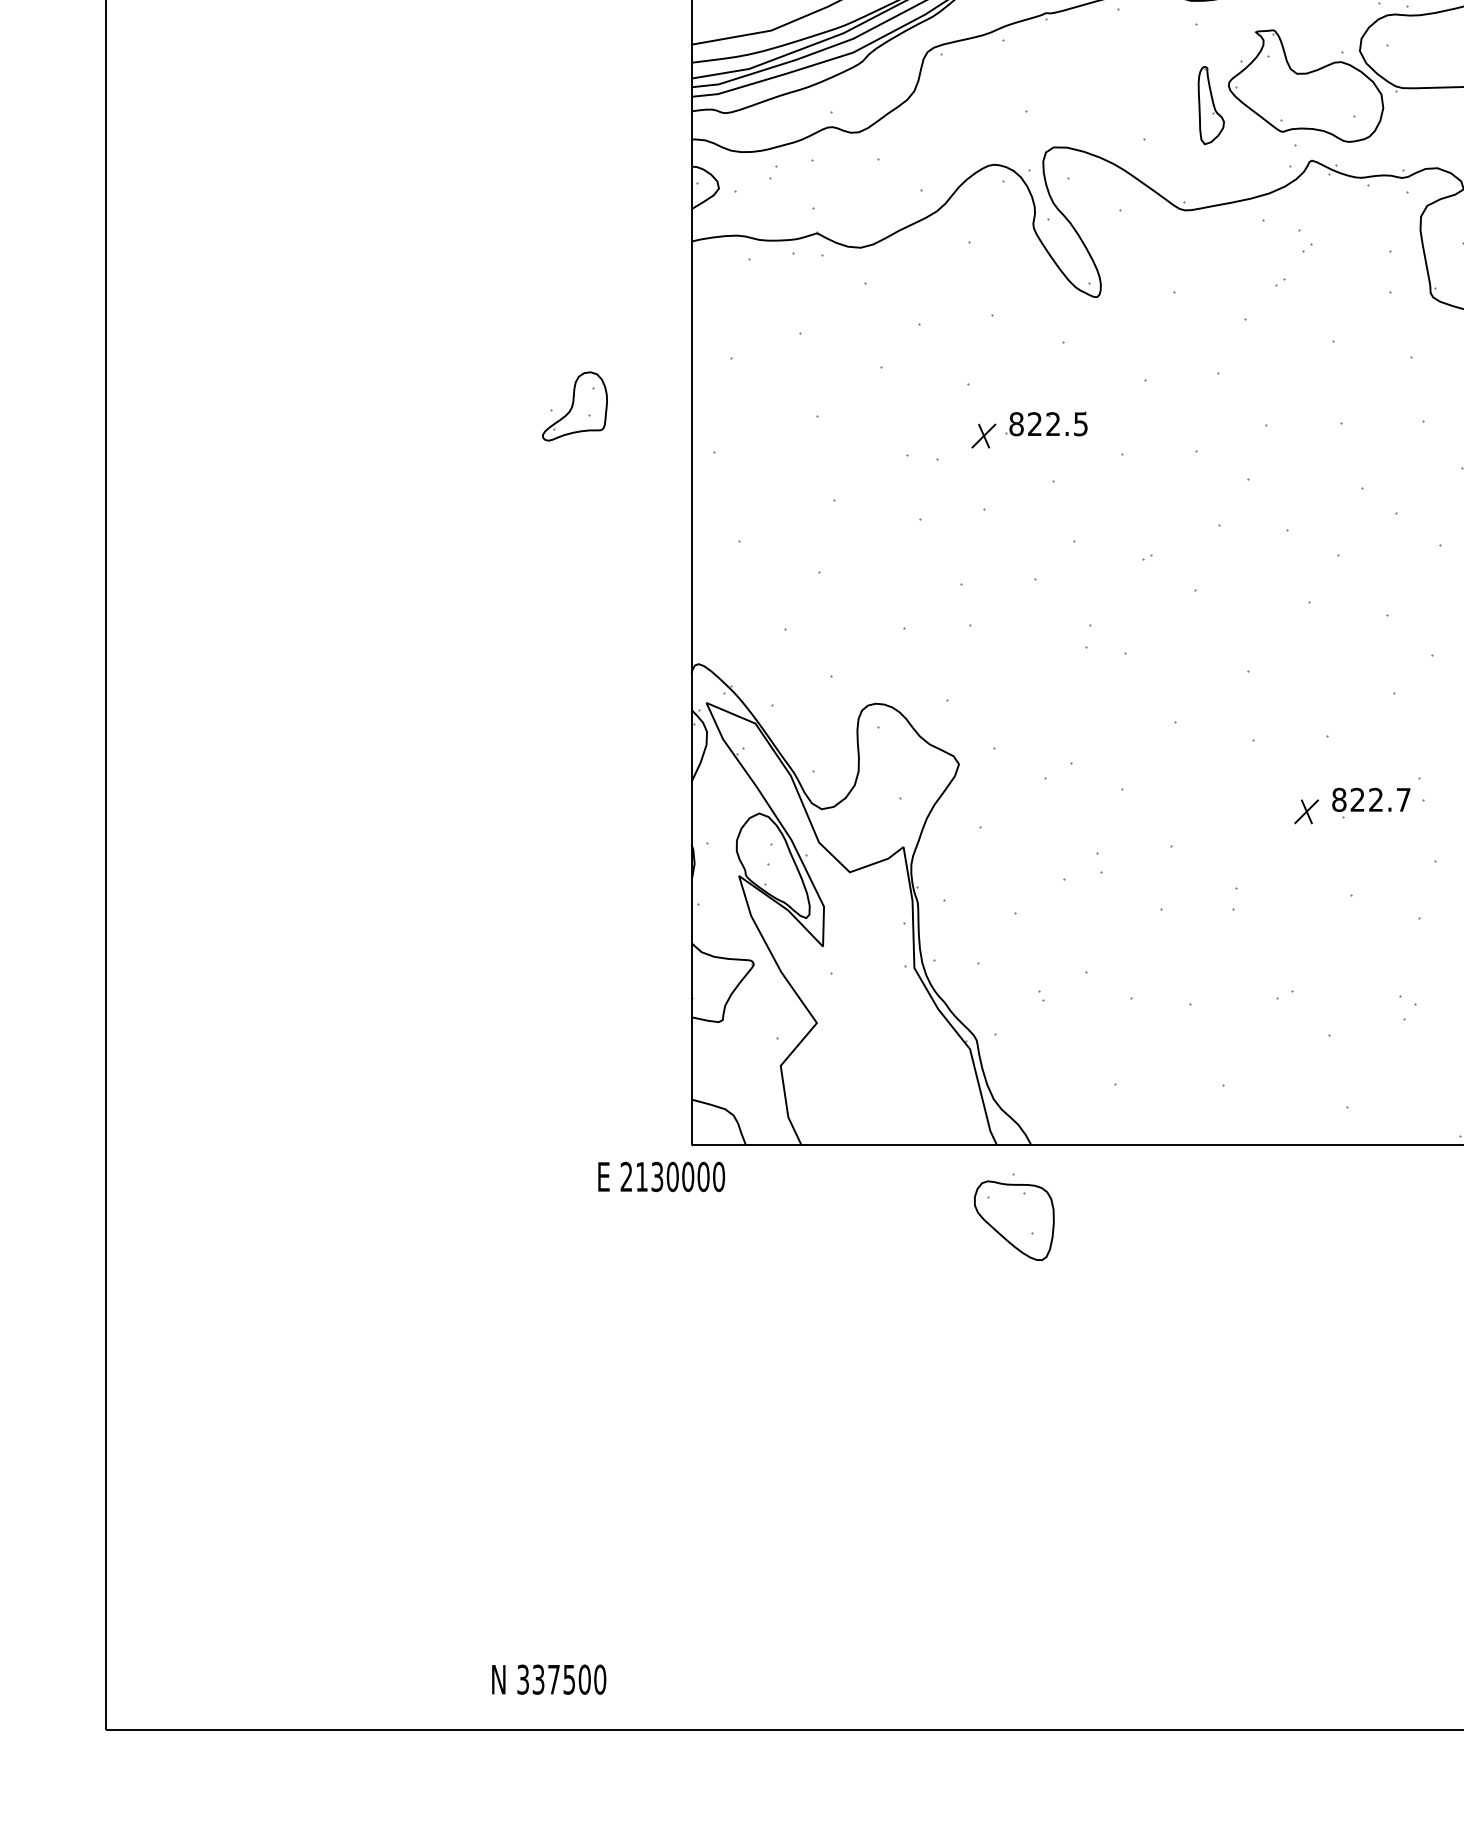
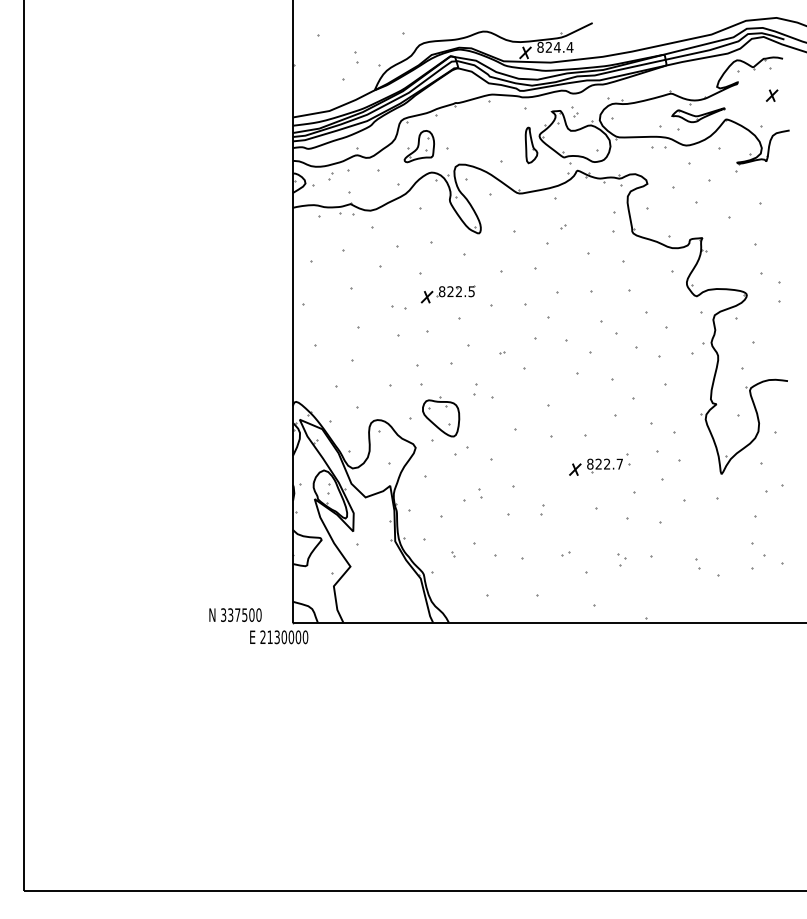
part: (1304, 240) -> (574, 111), moved
part: (573, 406) -> (418, 146), moved
part: (1015, 1216) -> (441, 416), moved
text: (549, 1678) -> (235, 614), moved

